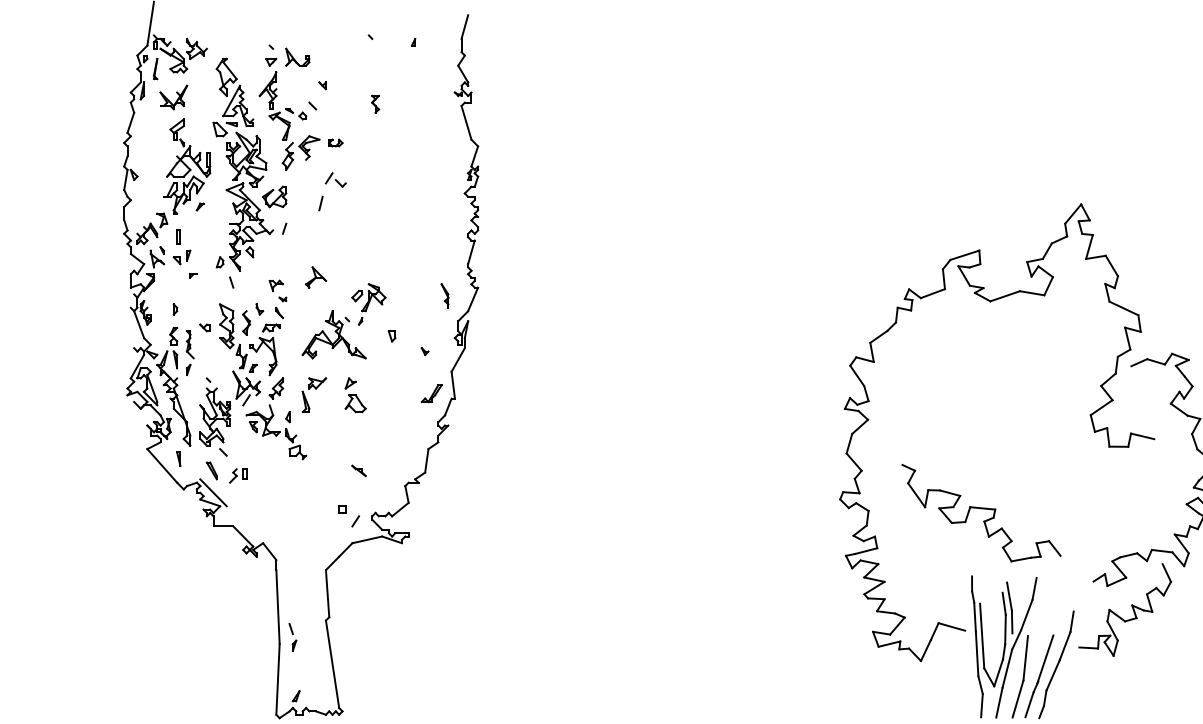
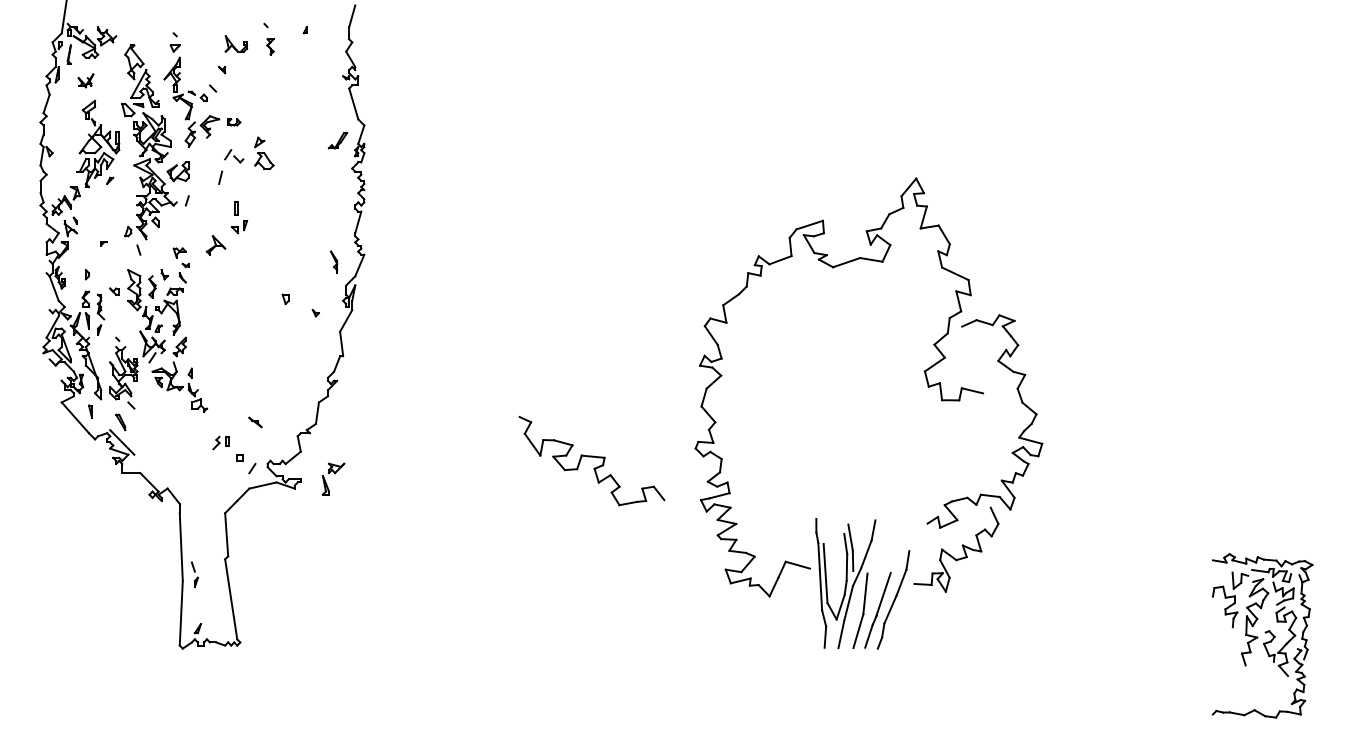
part: (297, 56) -> (236, 43), moved
part: (173, 97) -> (85, 80), size x0.6
part: (375, 103) -> (270, 46), moved
part: (182, 246) -> (239, 217), moved
part: (343, 321) -> (241, 285), removed
part: (431, 393) -> (337, 140), moved
part: (314, 394) -> (333, 478), moved
part: (355, 394) -> (264, 152), moved
part: (237, 475) -> (220, 442), moved
part: (980, 513) -> (591, 461), moved

